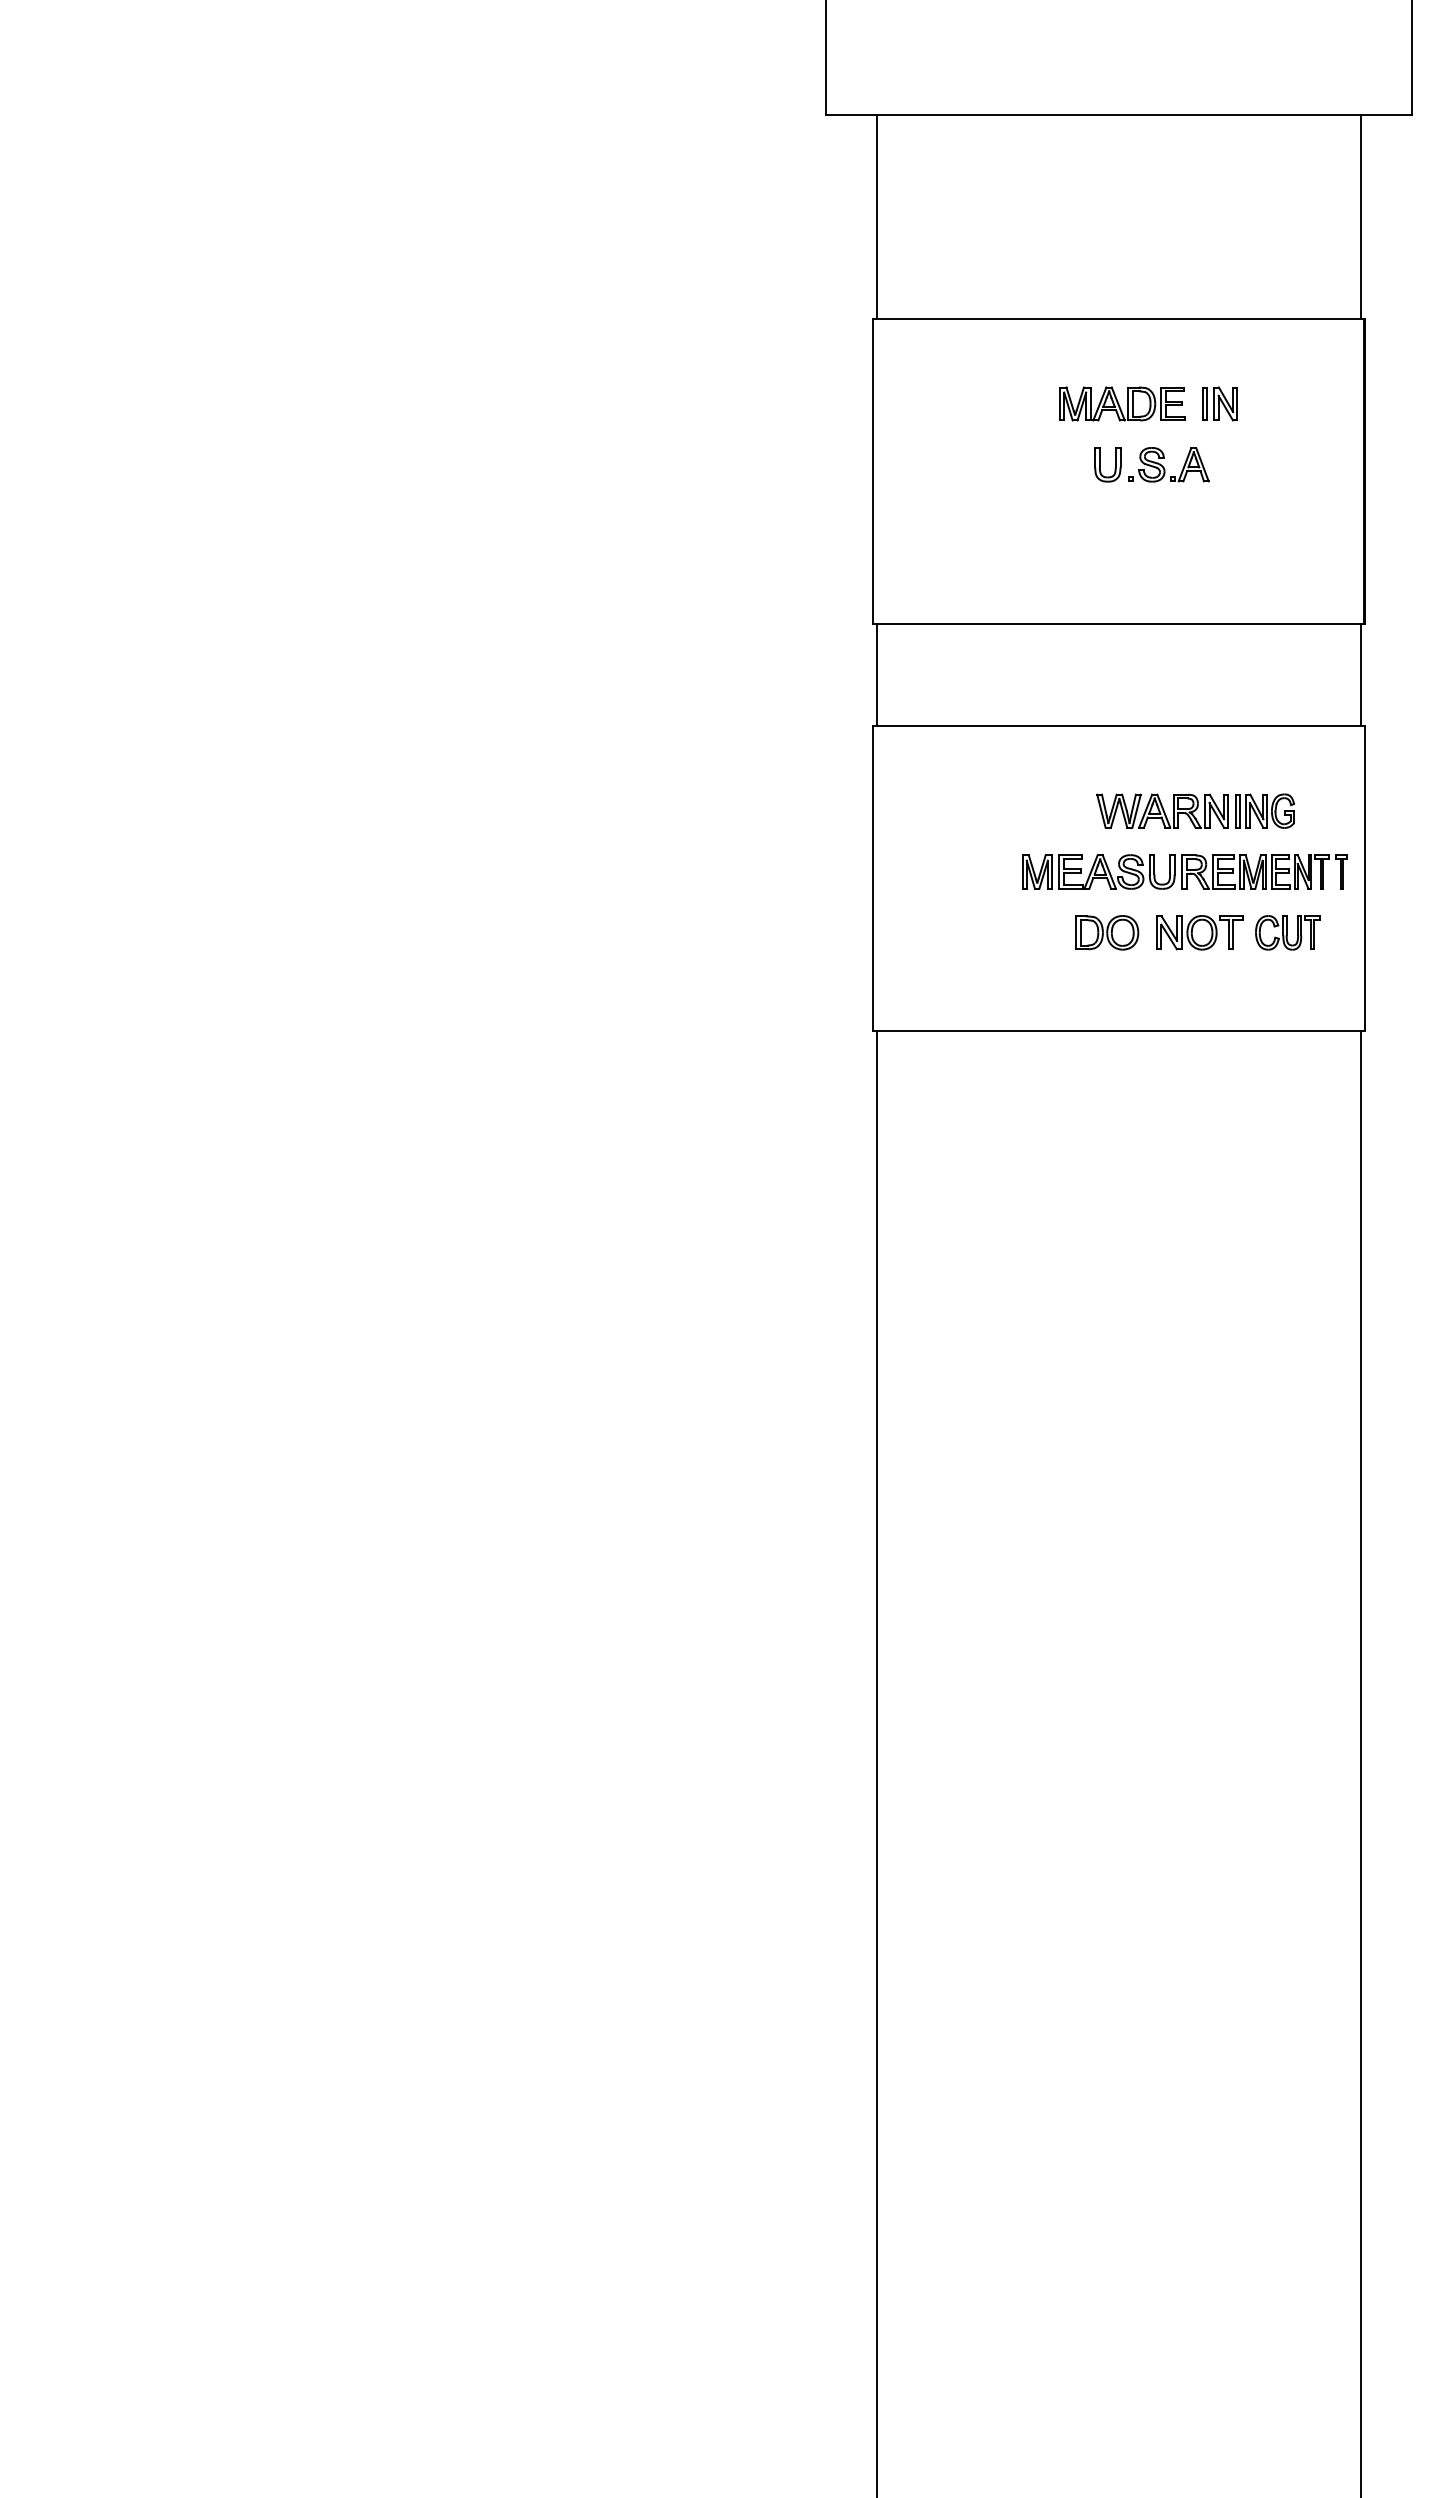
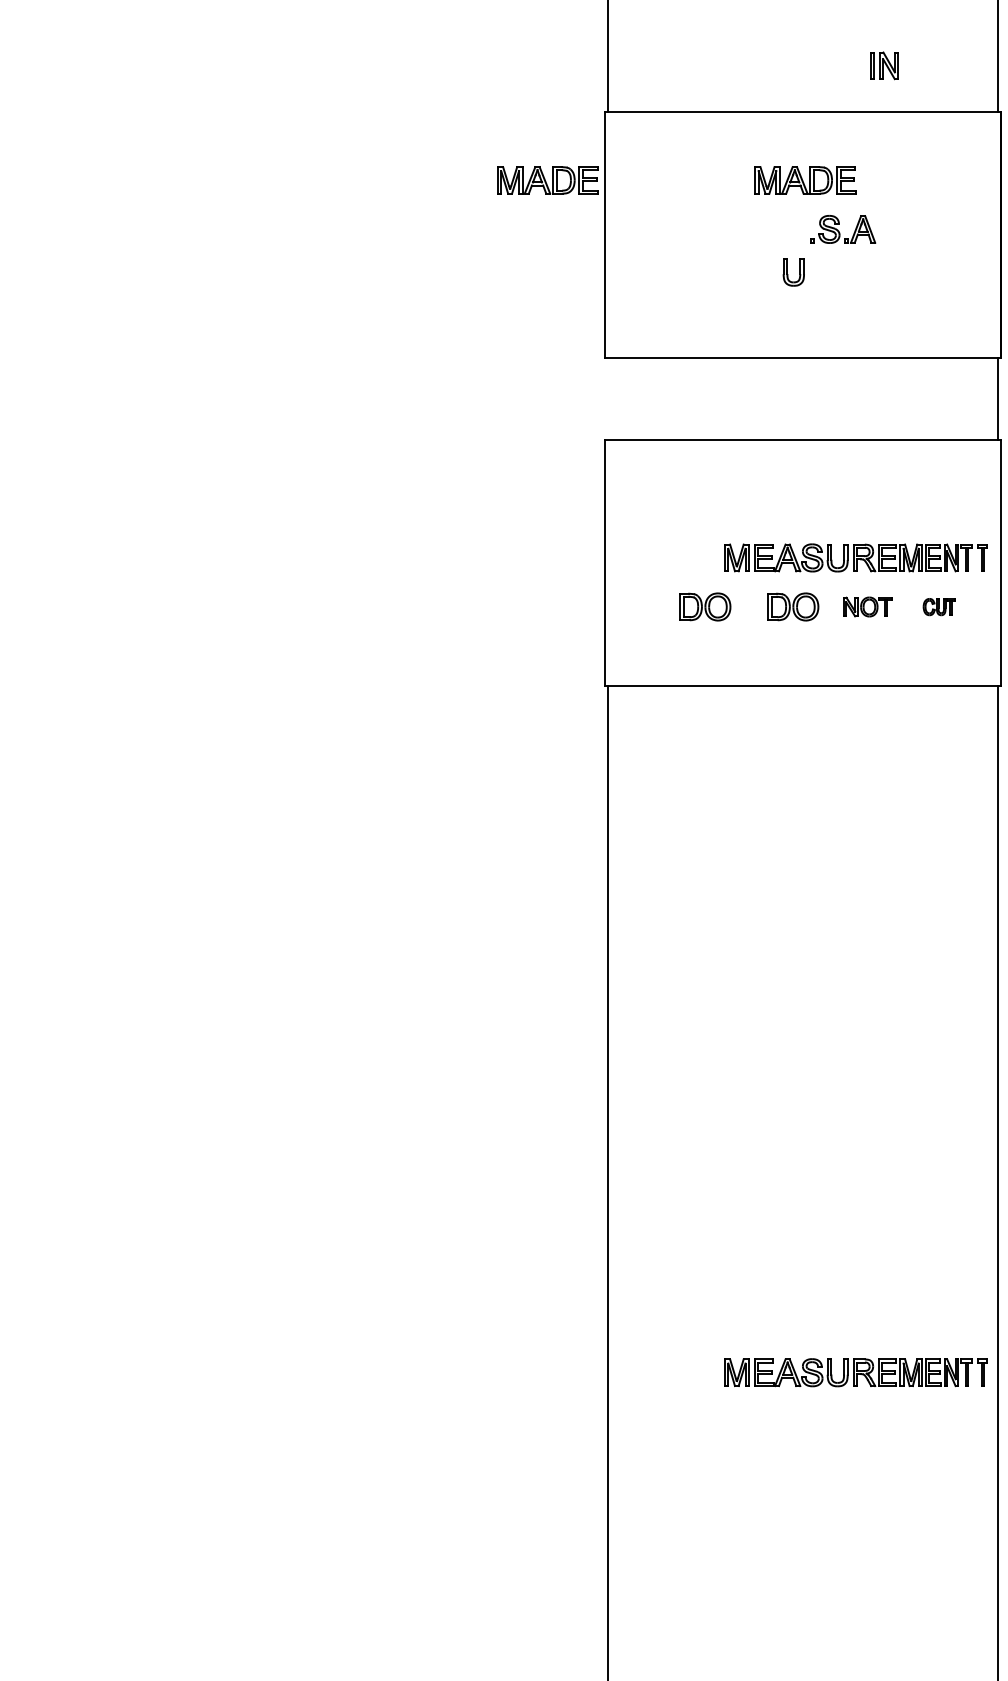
part: (803, 403) -> (548, 179), added
part: (1219, 403) -> (883, 65), moved
part: (1100, 464) -> (787, 271), moved
line: (877, 674) -> (608, 398), removed
part: (1195, 810) -> (864, 508), removed
part: (998, 932) -> (705, 606), added
part: (1199, 932) -> (867, 606), size x0.7
part: (1287, 932) -> (938, 606), size x0.6
part: (1184, 1881) -> (855, 1372), added

